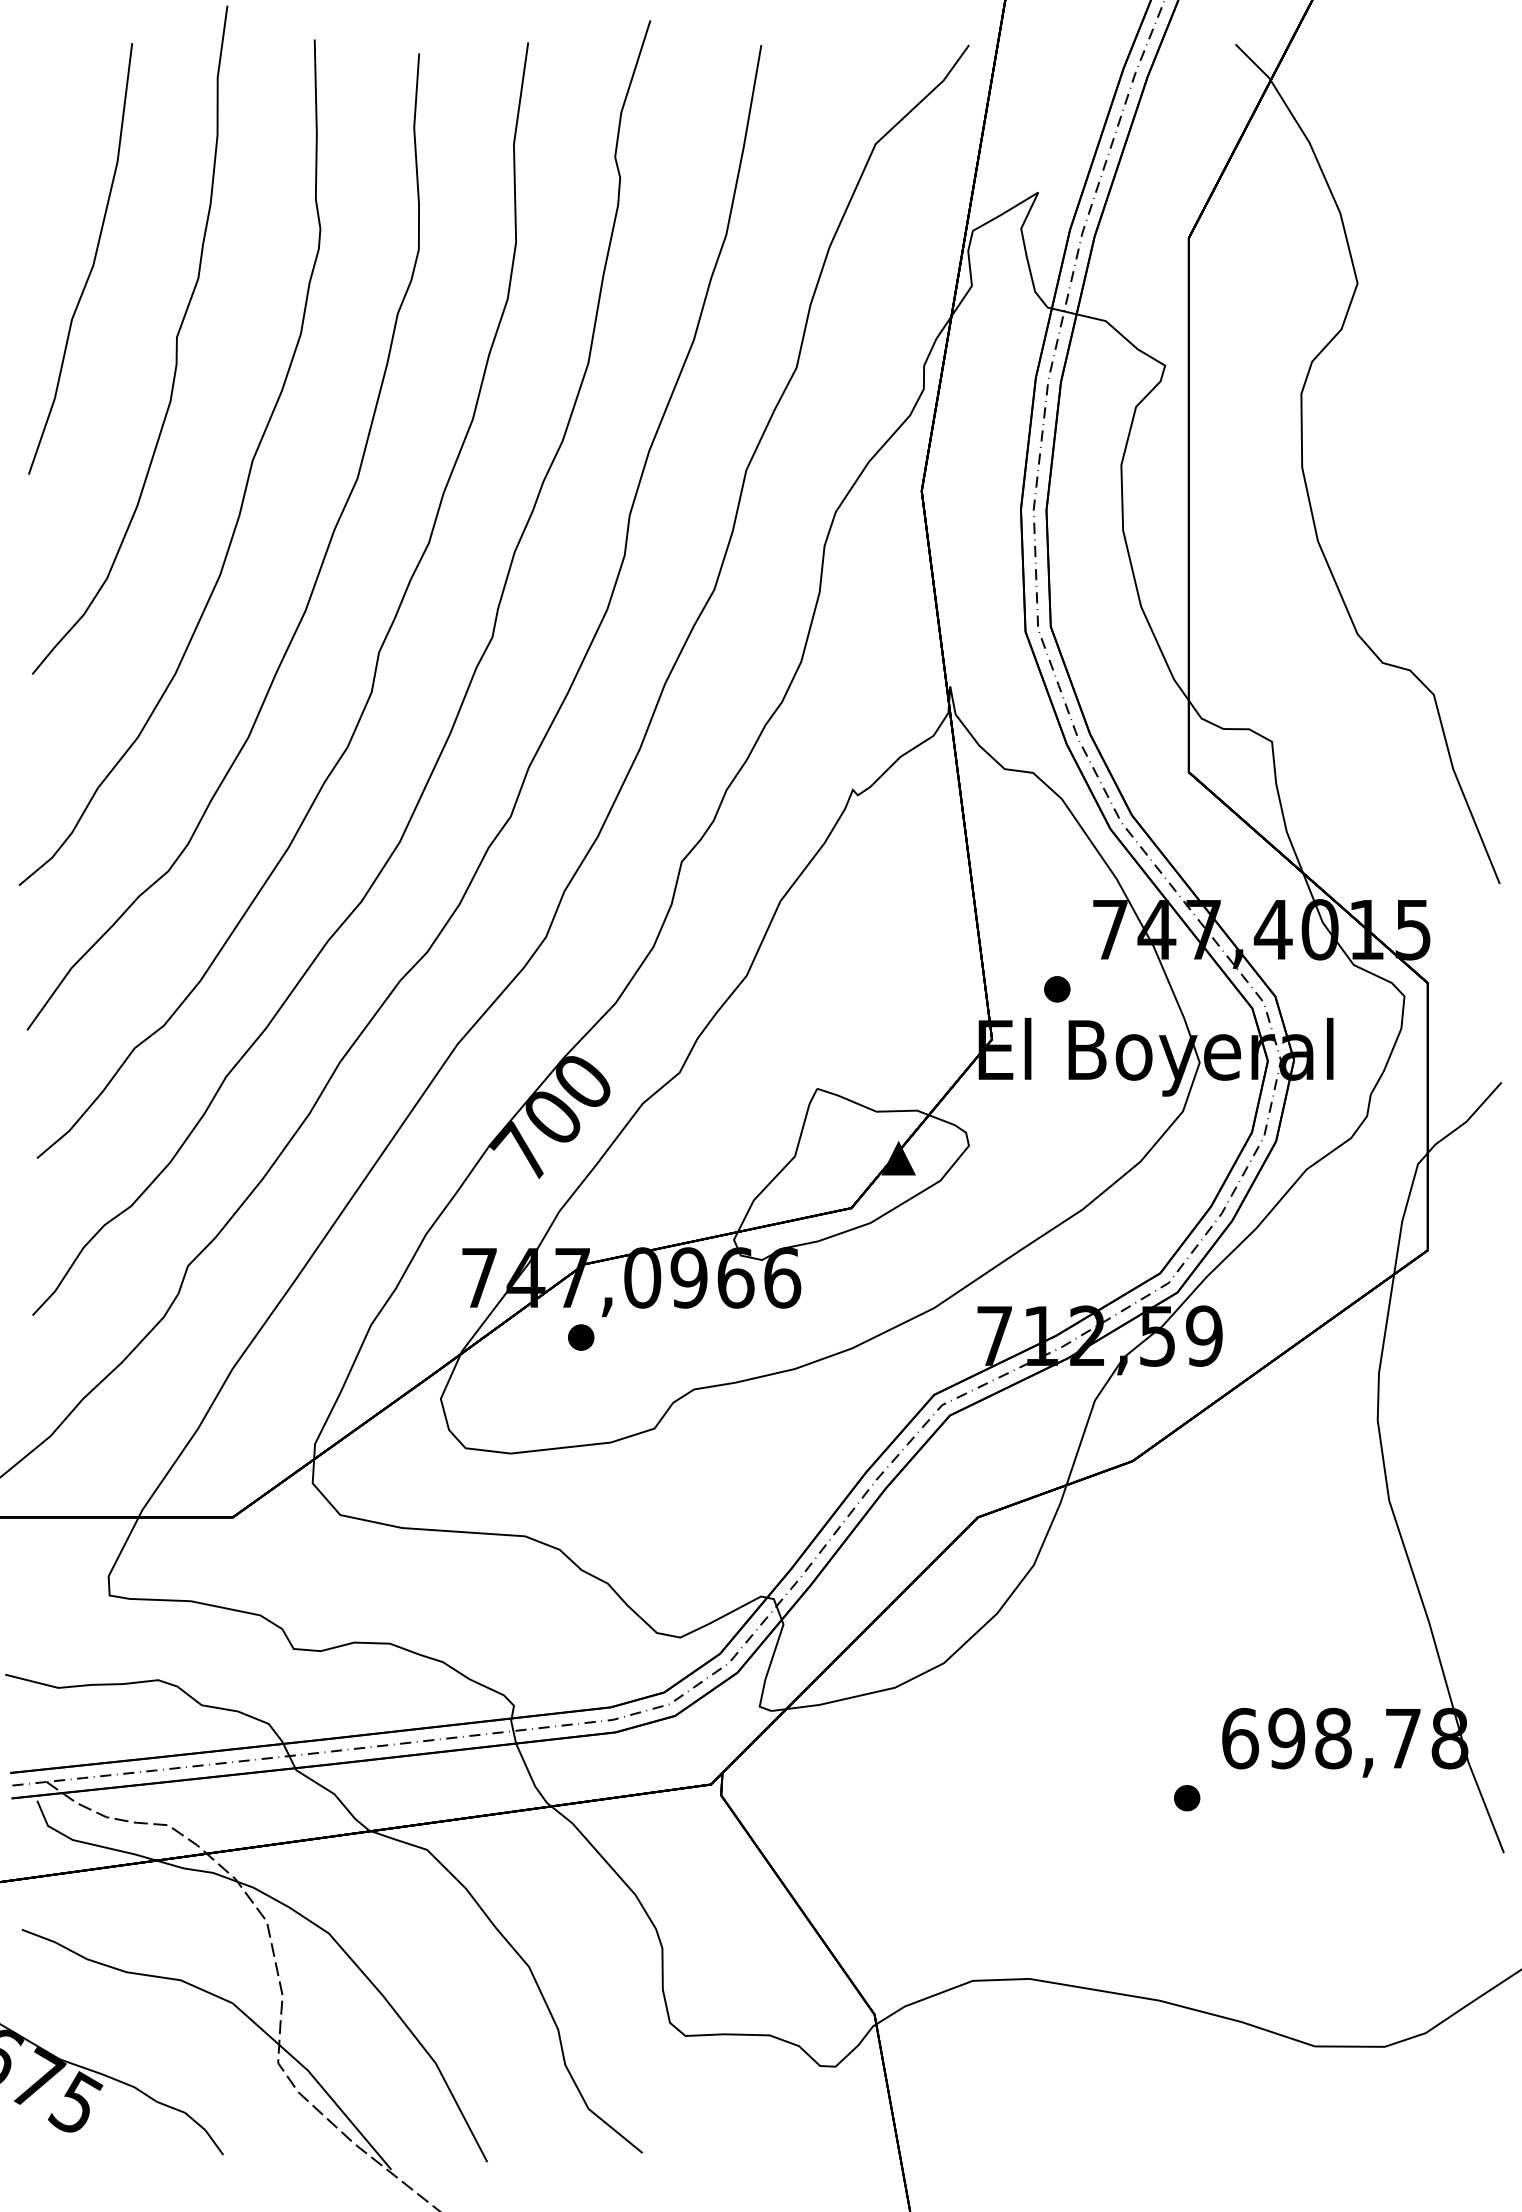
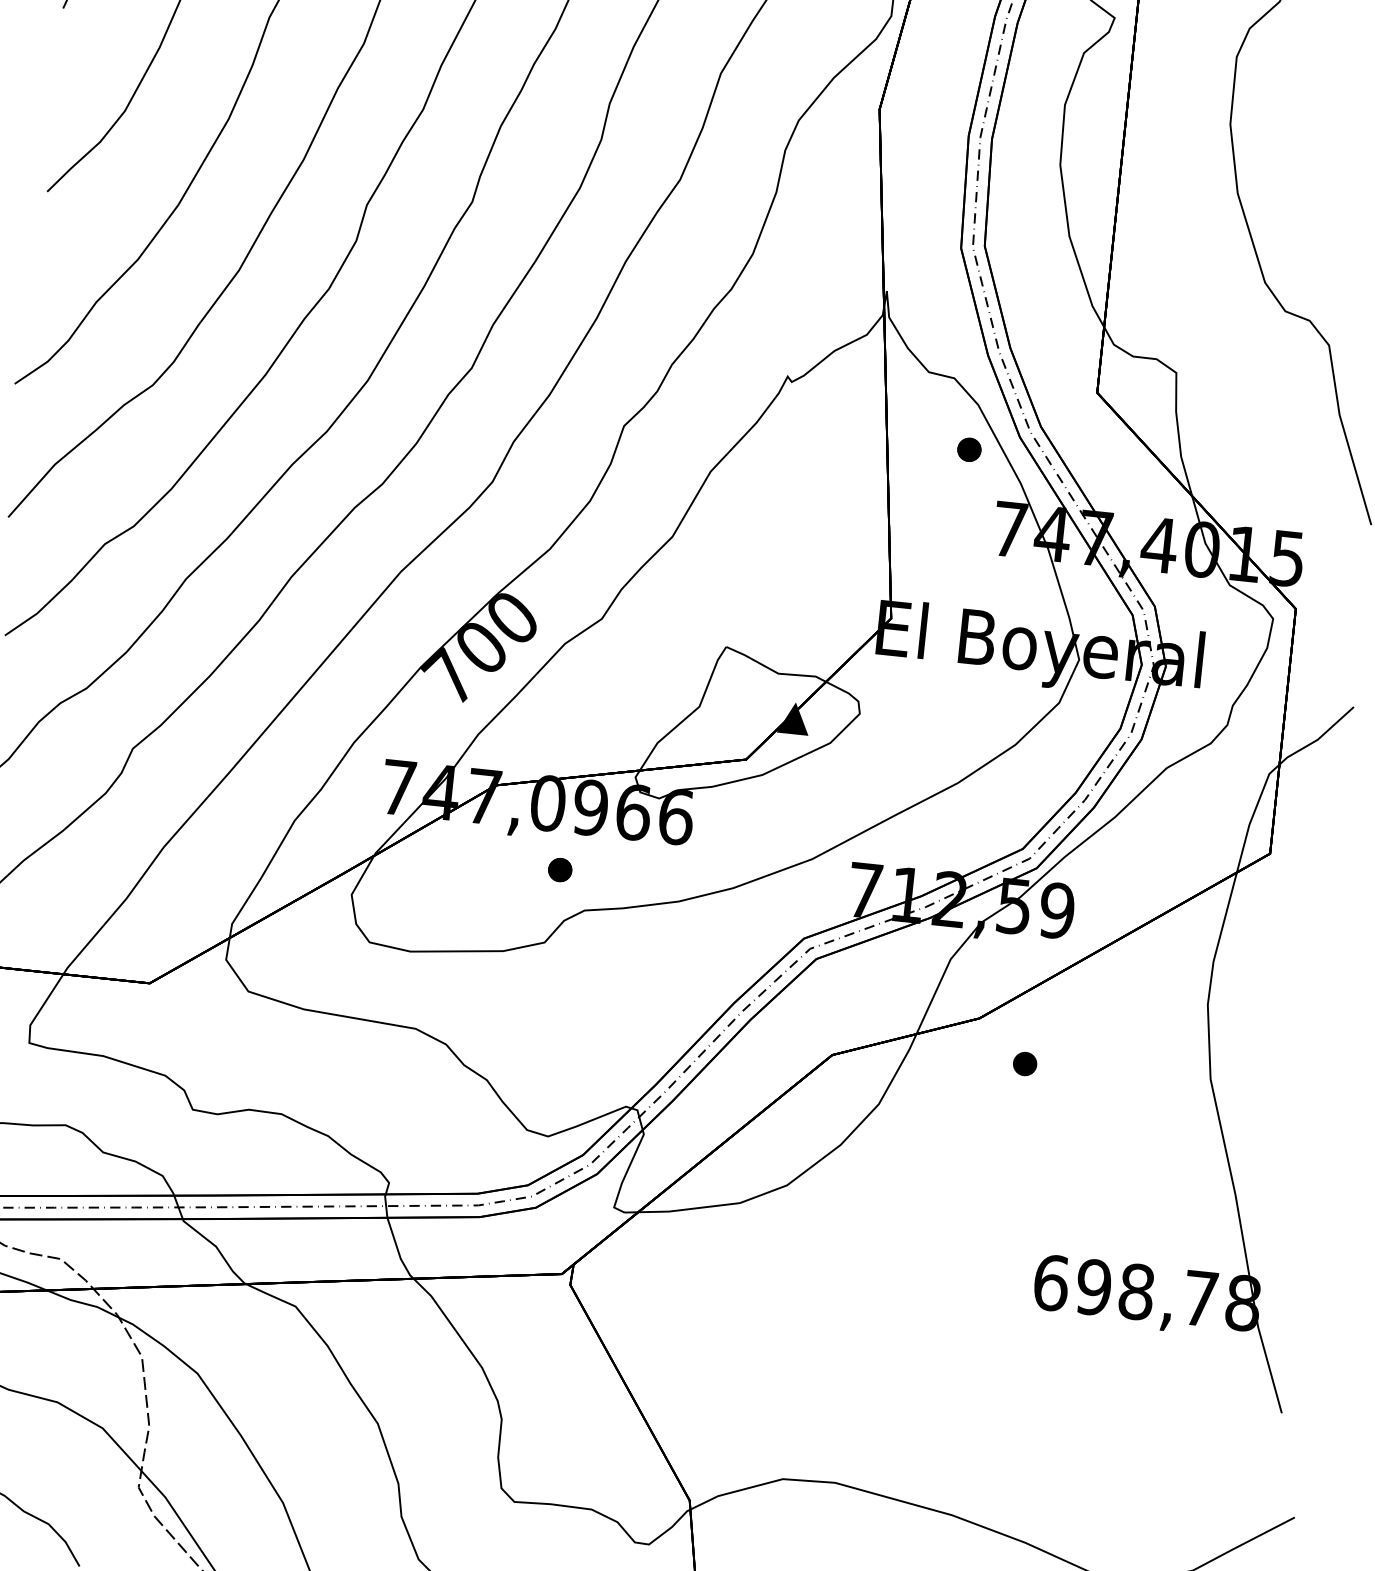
part: (1057, 989) -> (969, 449), moved
part: (581, 1337) -> (560, 870), moved
part: (1187, 1798) -> (1025, 1064), moved

